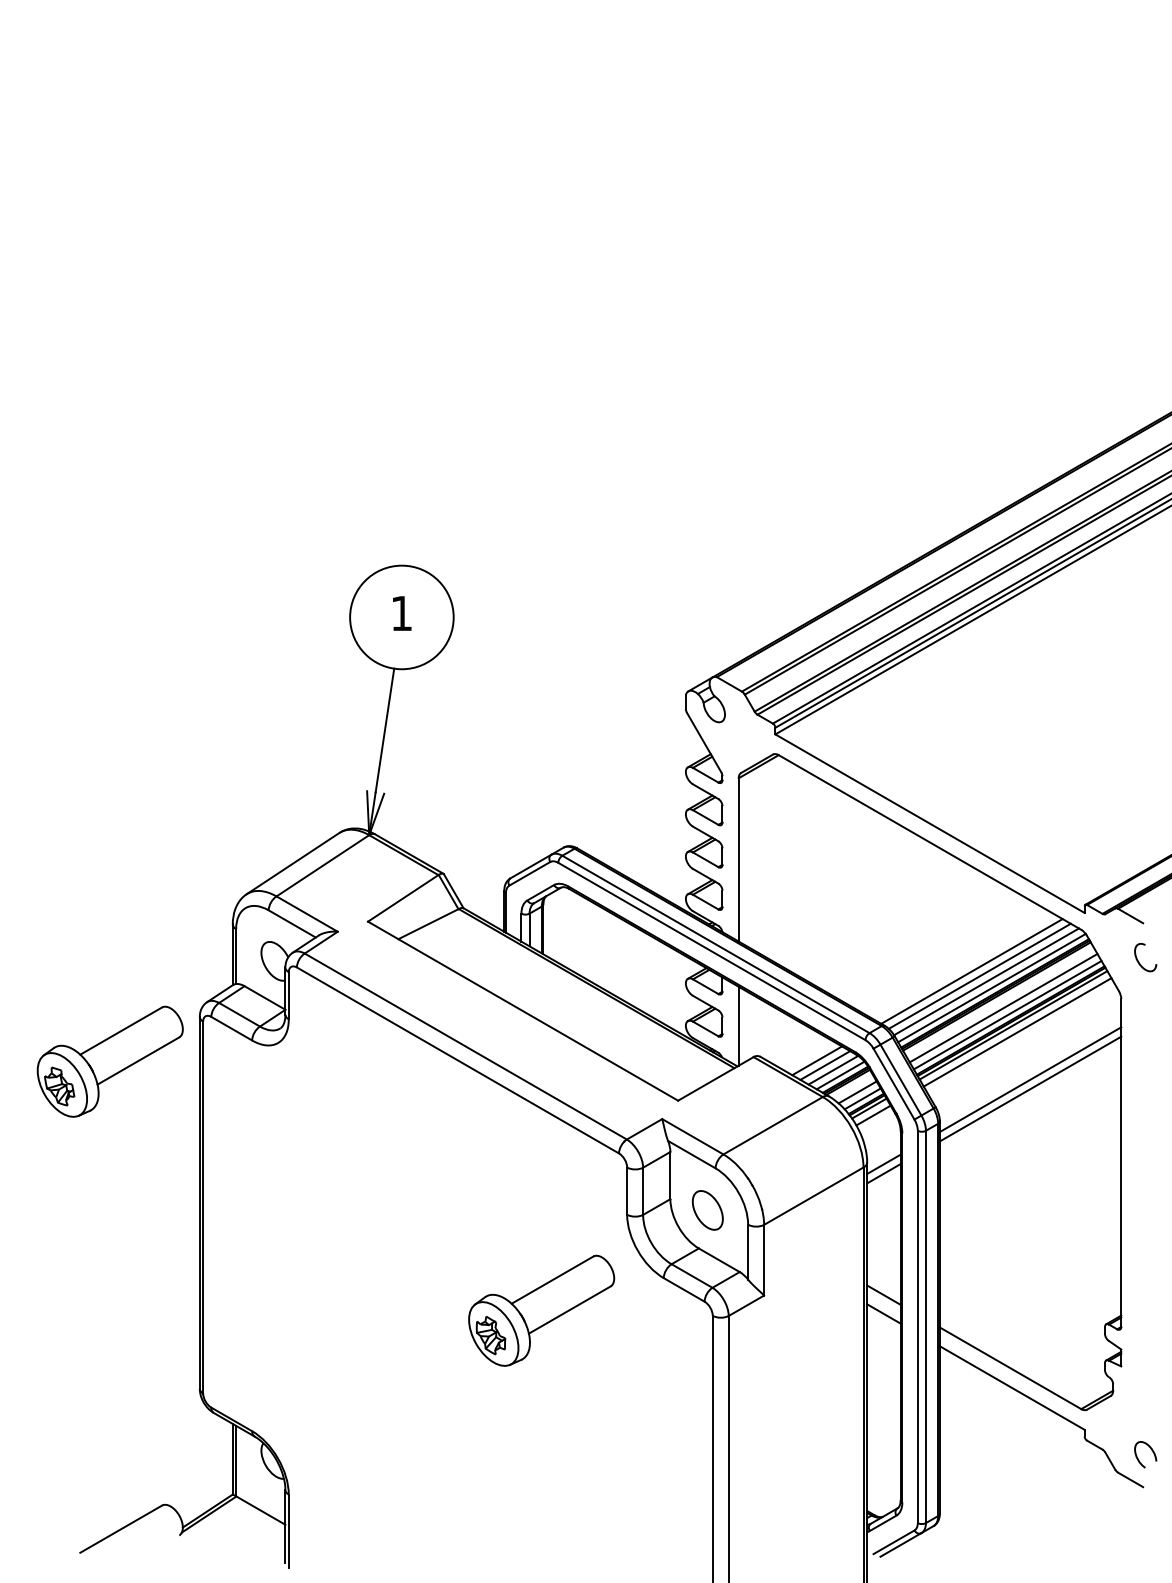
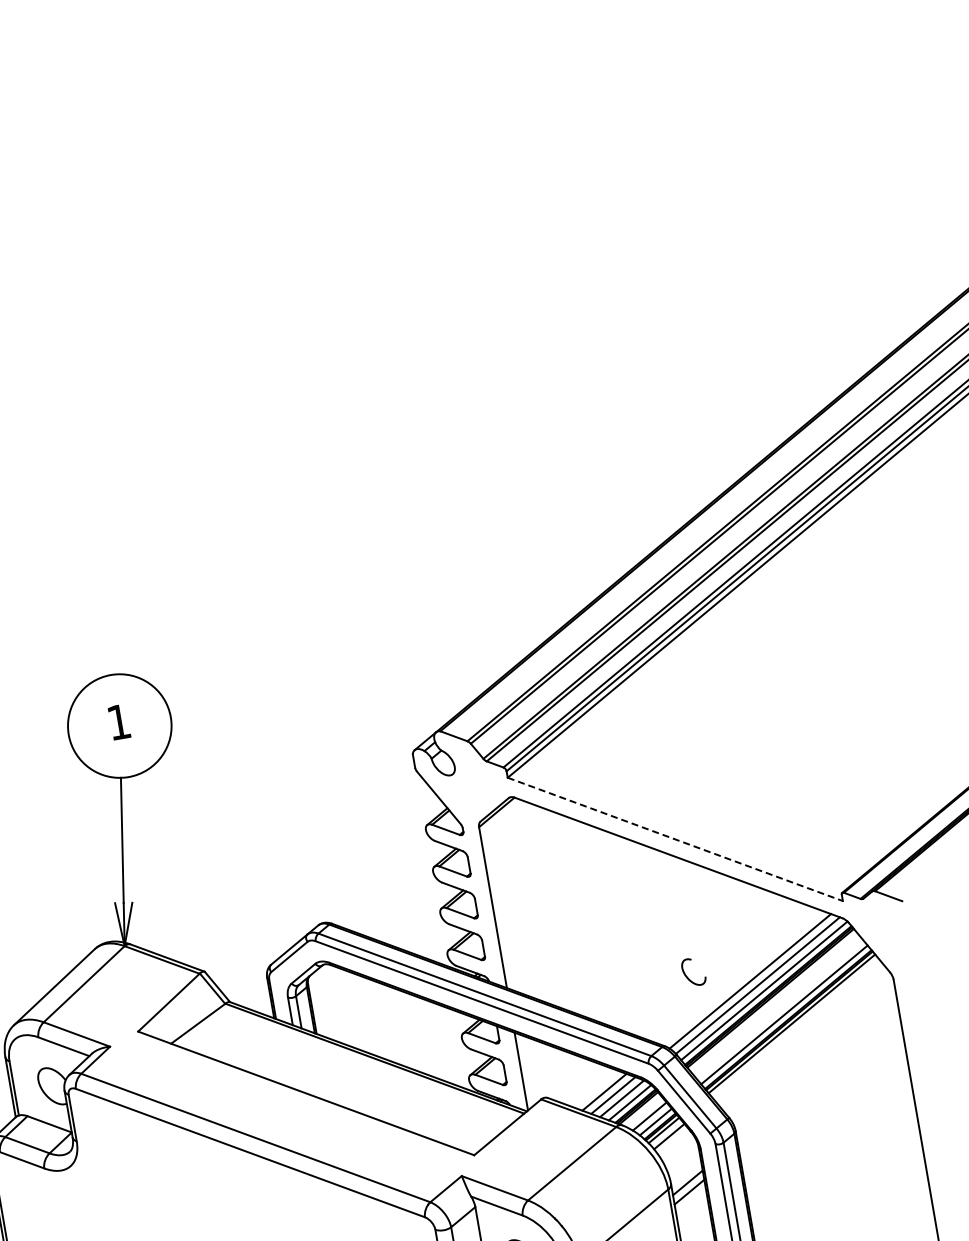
line: (930, 823) -> (675, 839), solid -> dashed
curve: (1139, 961) -> (688, 976), moved
line: (971, 971) -> (741, 977), removed
line: (1003, 1007) -> (779, 1008), removed
line: (1017, 1032) -> (797, 1030), removed
line: (1030, 1079) -> (817, 1074), removed
line: (1030, 1088) -> (819, 1083), removed

